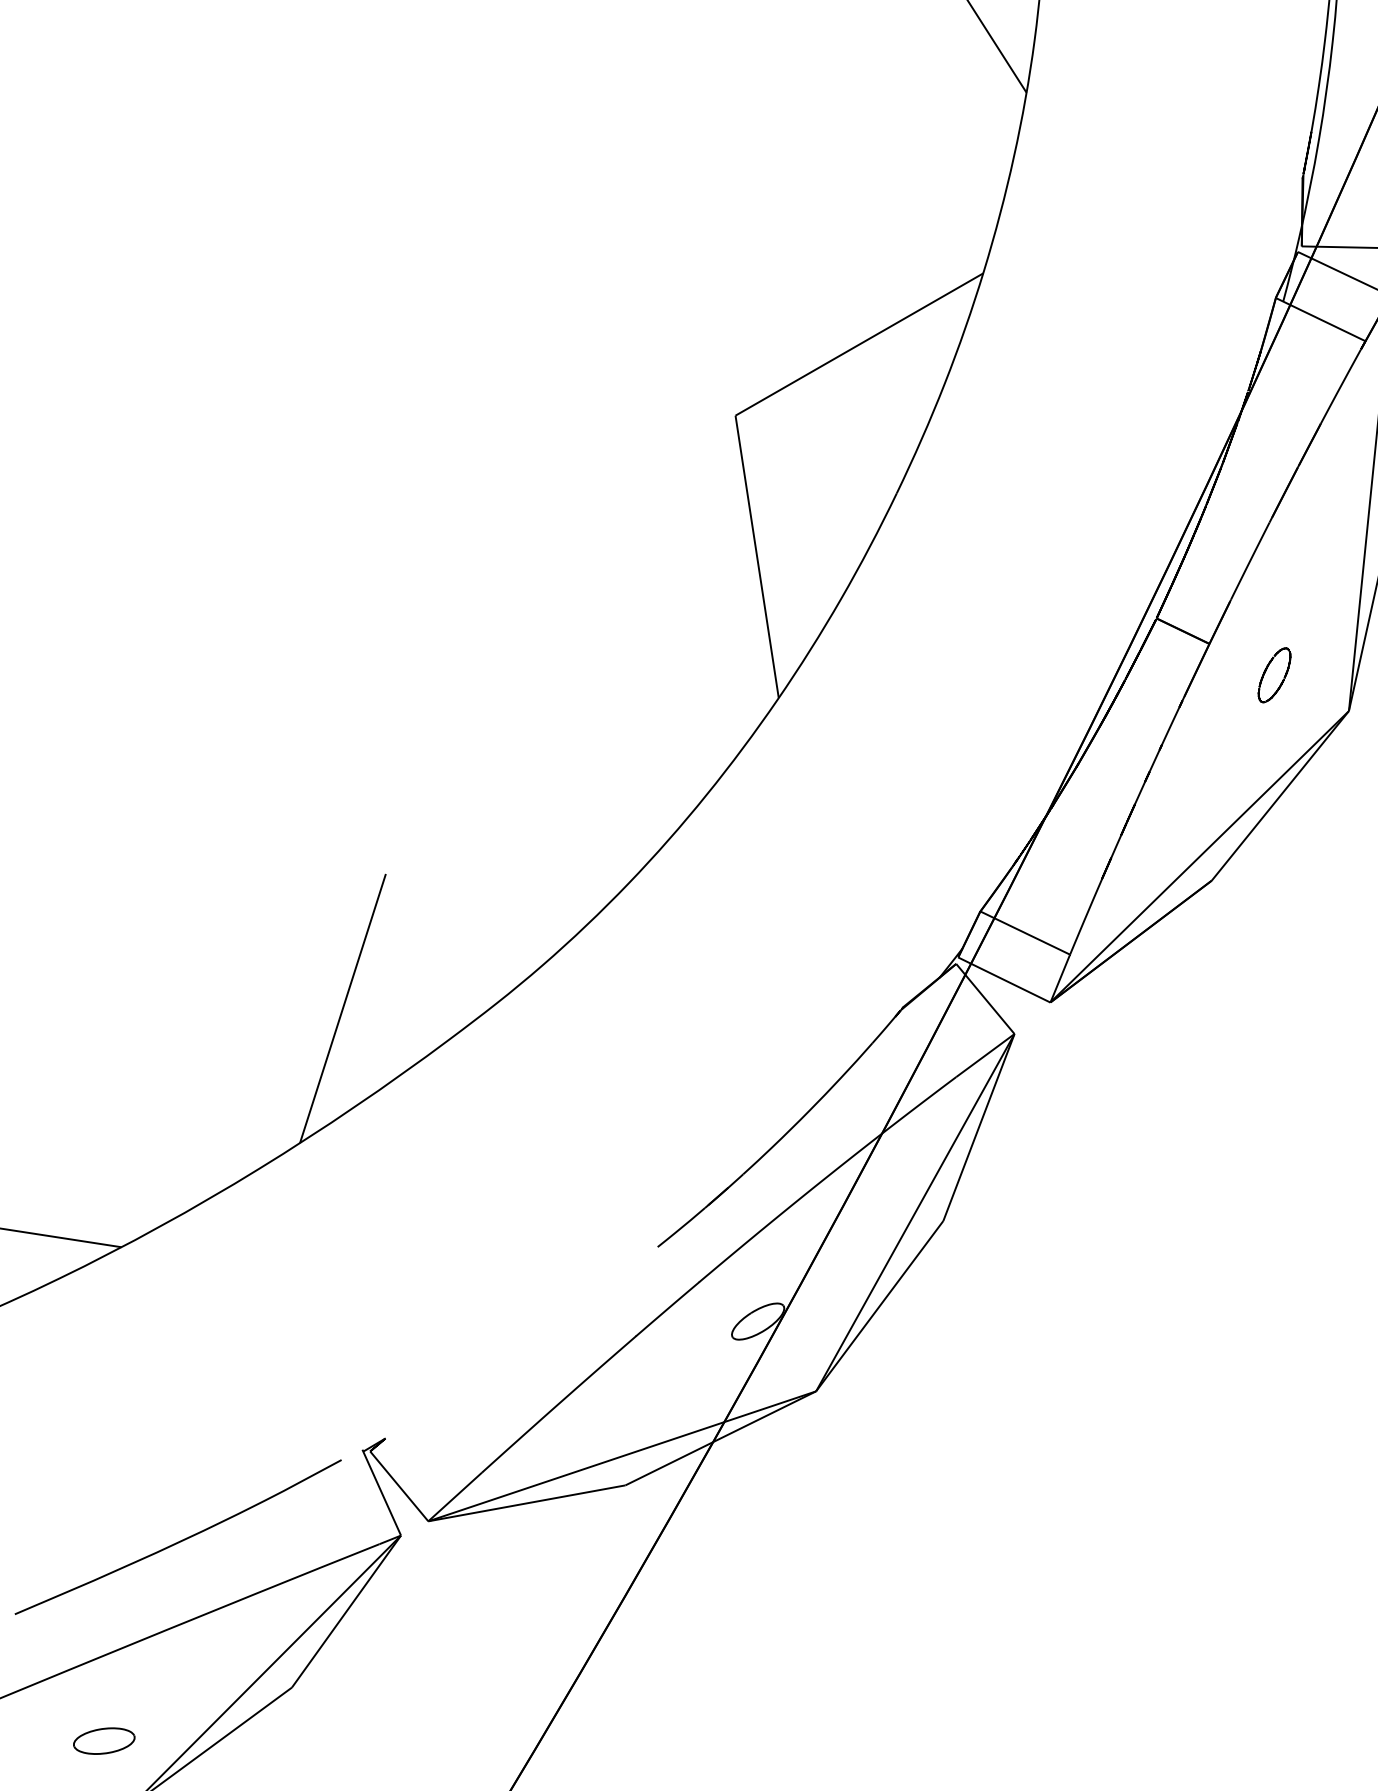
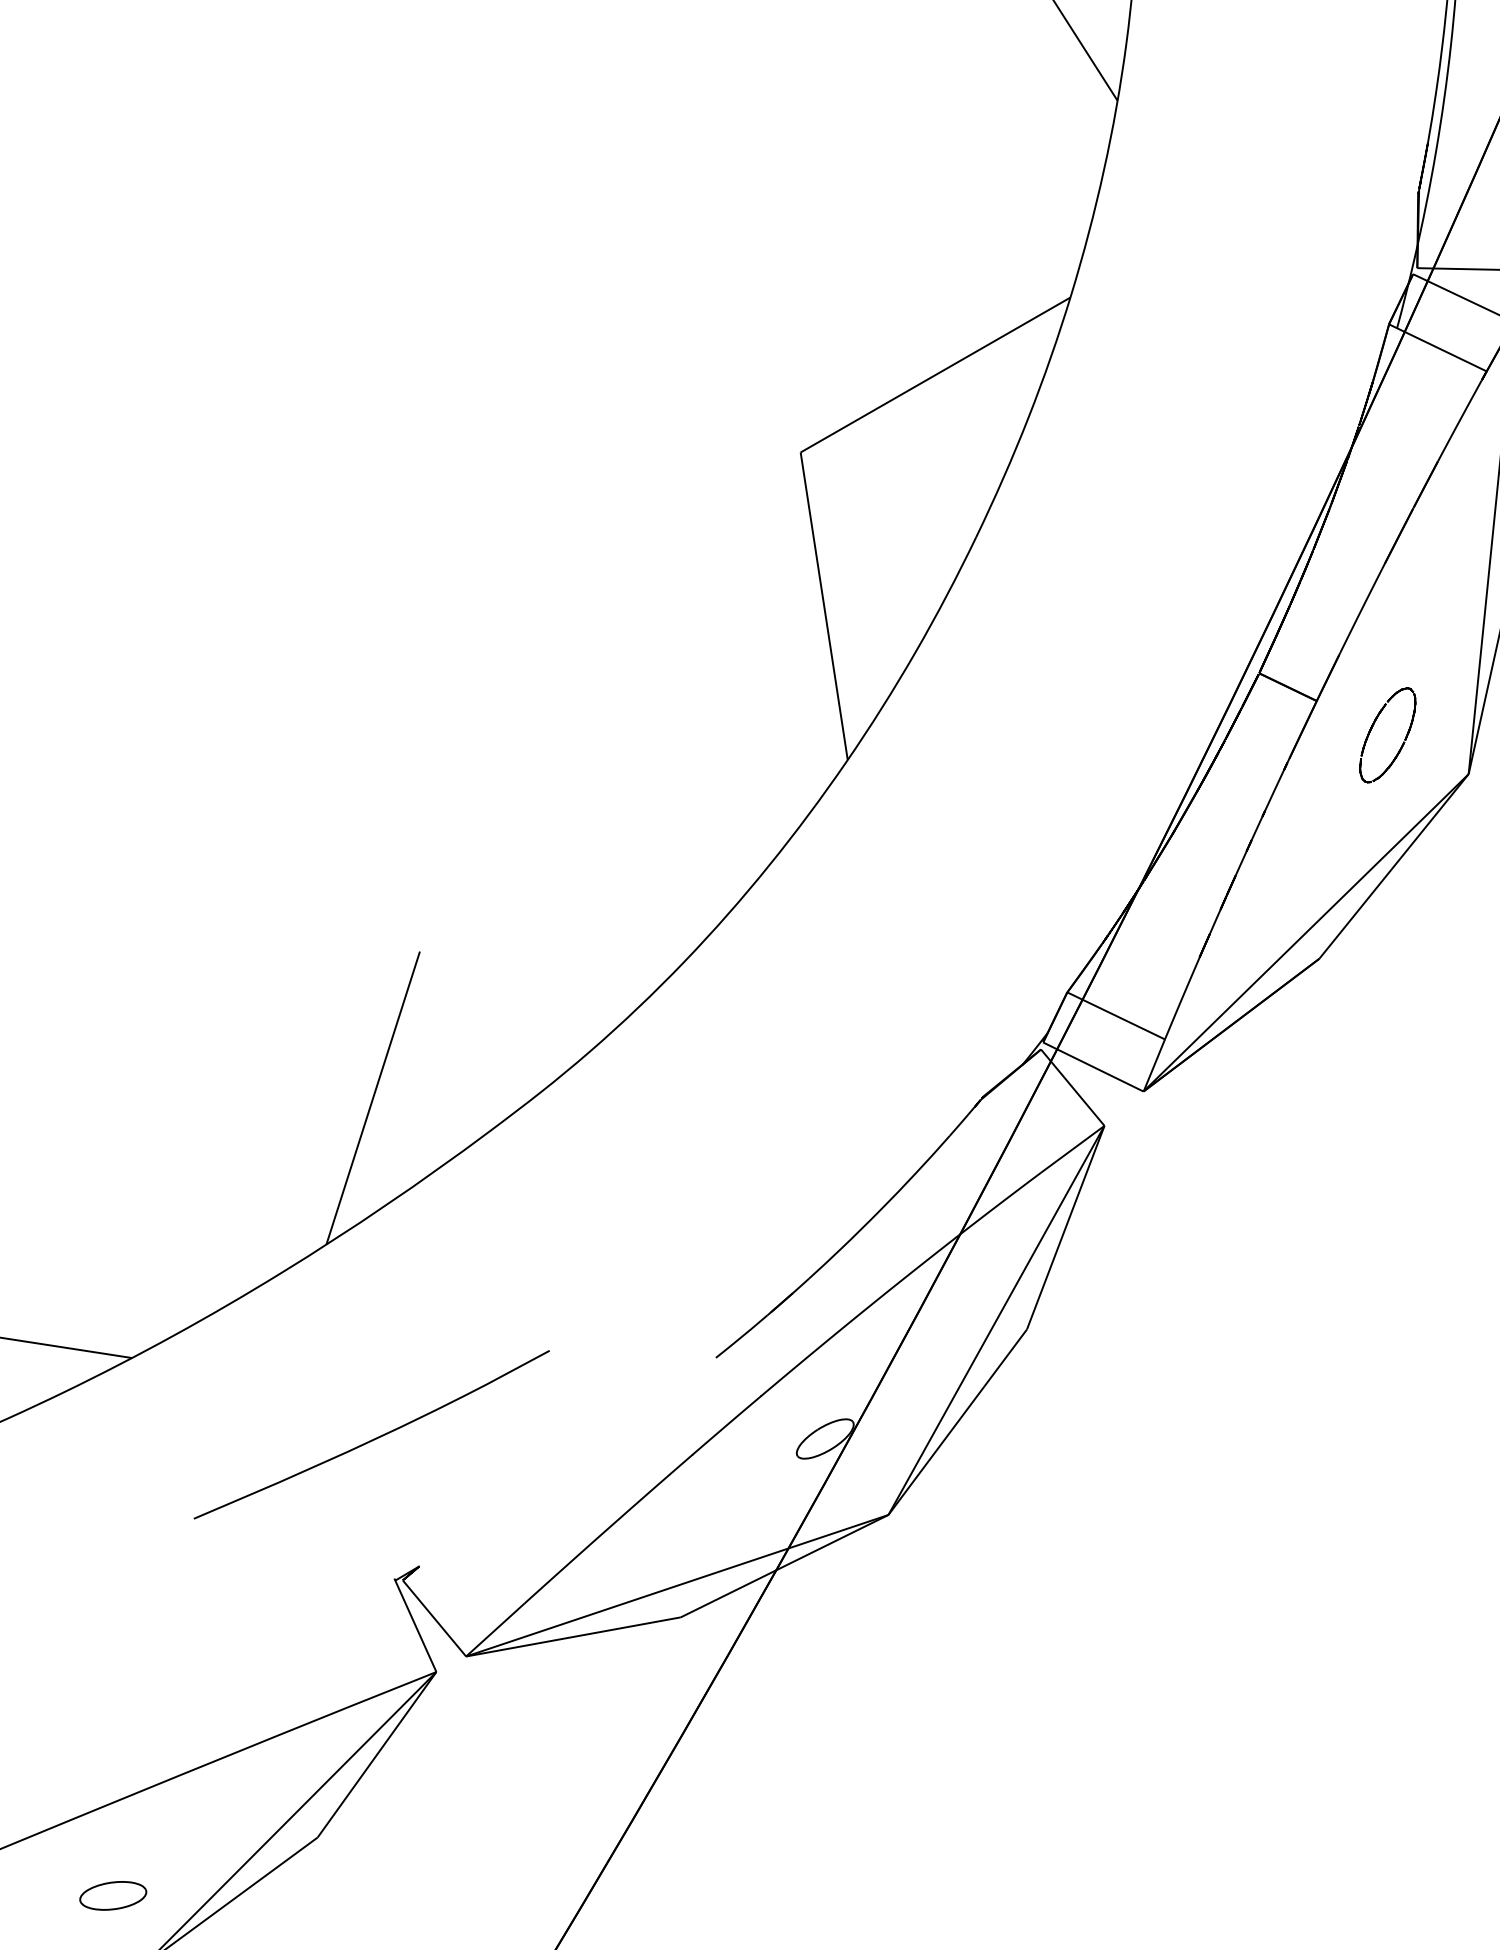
part: (1274, 674) -> (1387, 734), size x1.6
curve: (179, 1540) -> (373, 1438), moved

